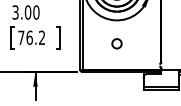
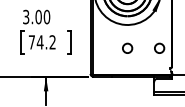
text: (28, 37) -> (39, 42), 76.2 -> 74.2
circle: (148, 42) -> (159, 47), added

